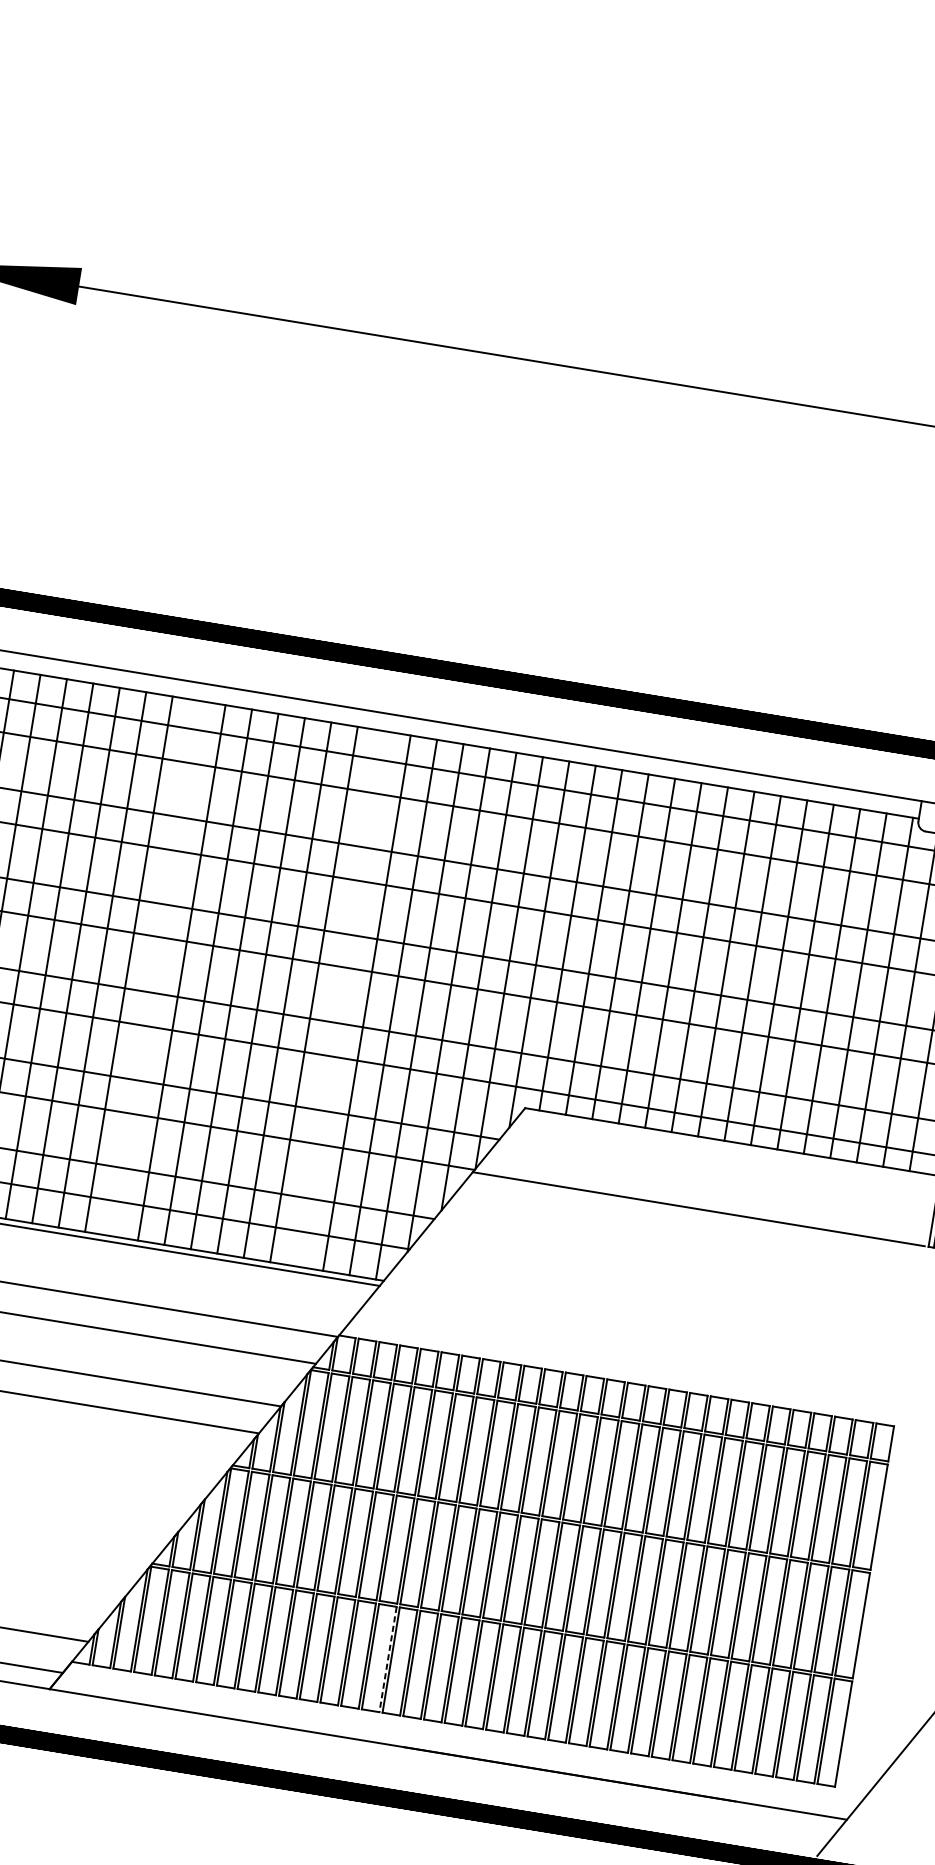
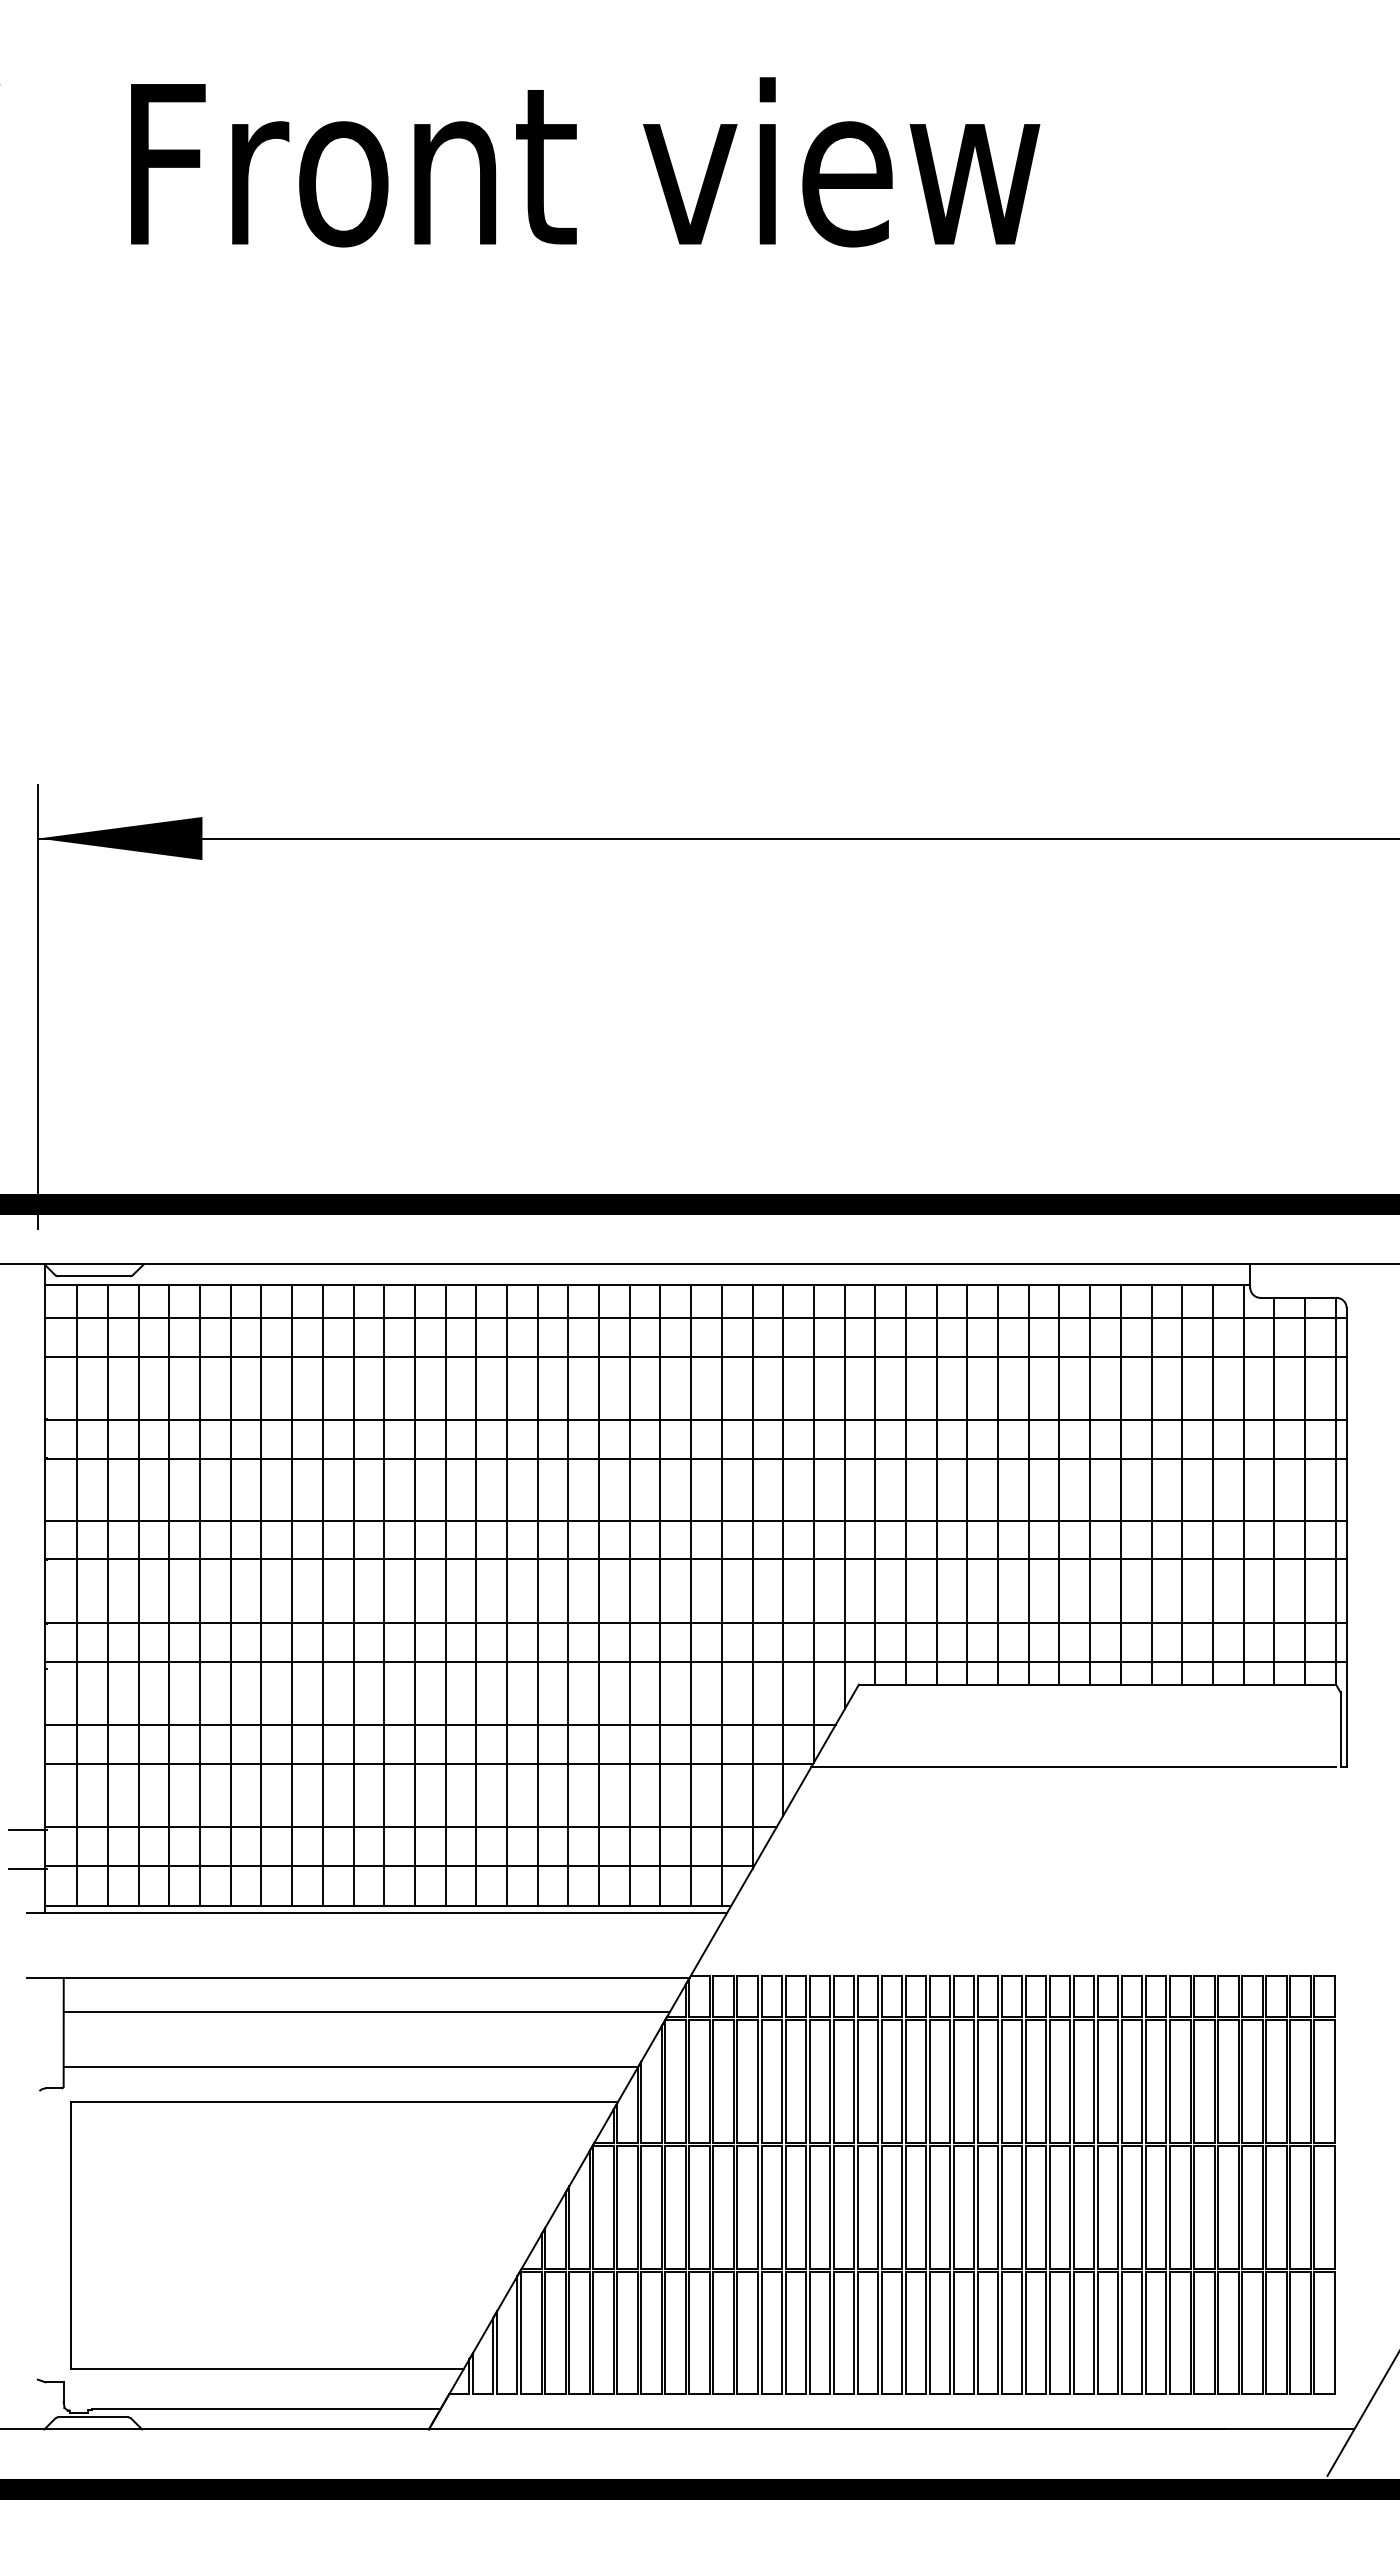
line: (154, 968) -> (414, 1595), added
line: (340, 998) -> (629, 1595), added
line: (387, 1659) -> (805, 2333), dashed -> solid

